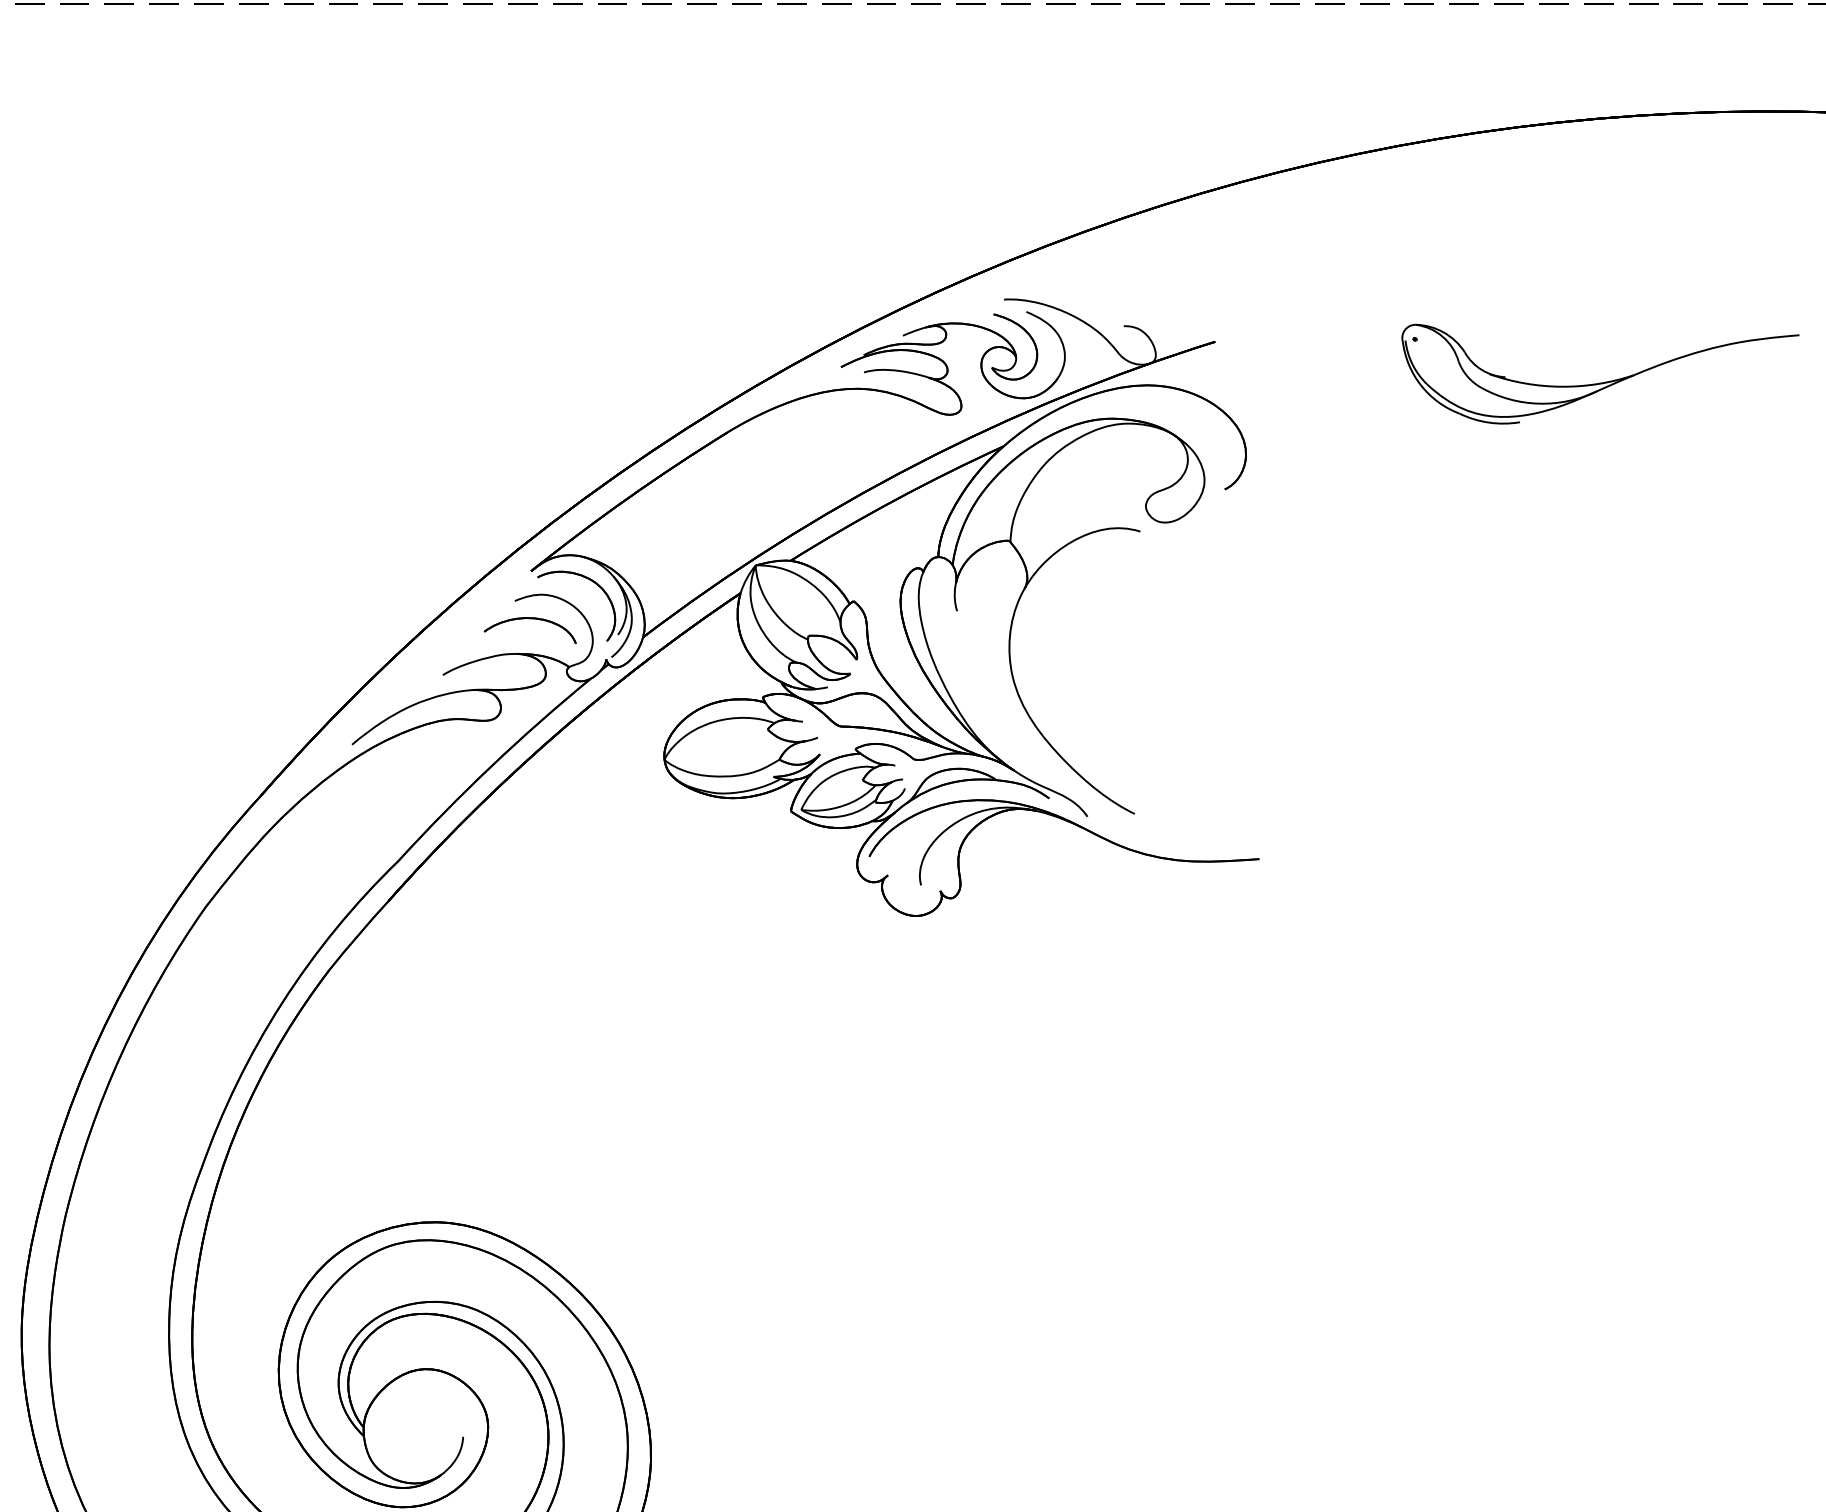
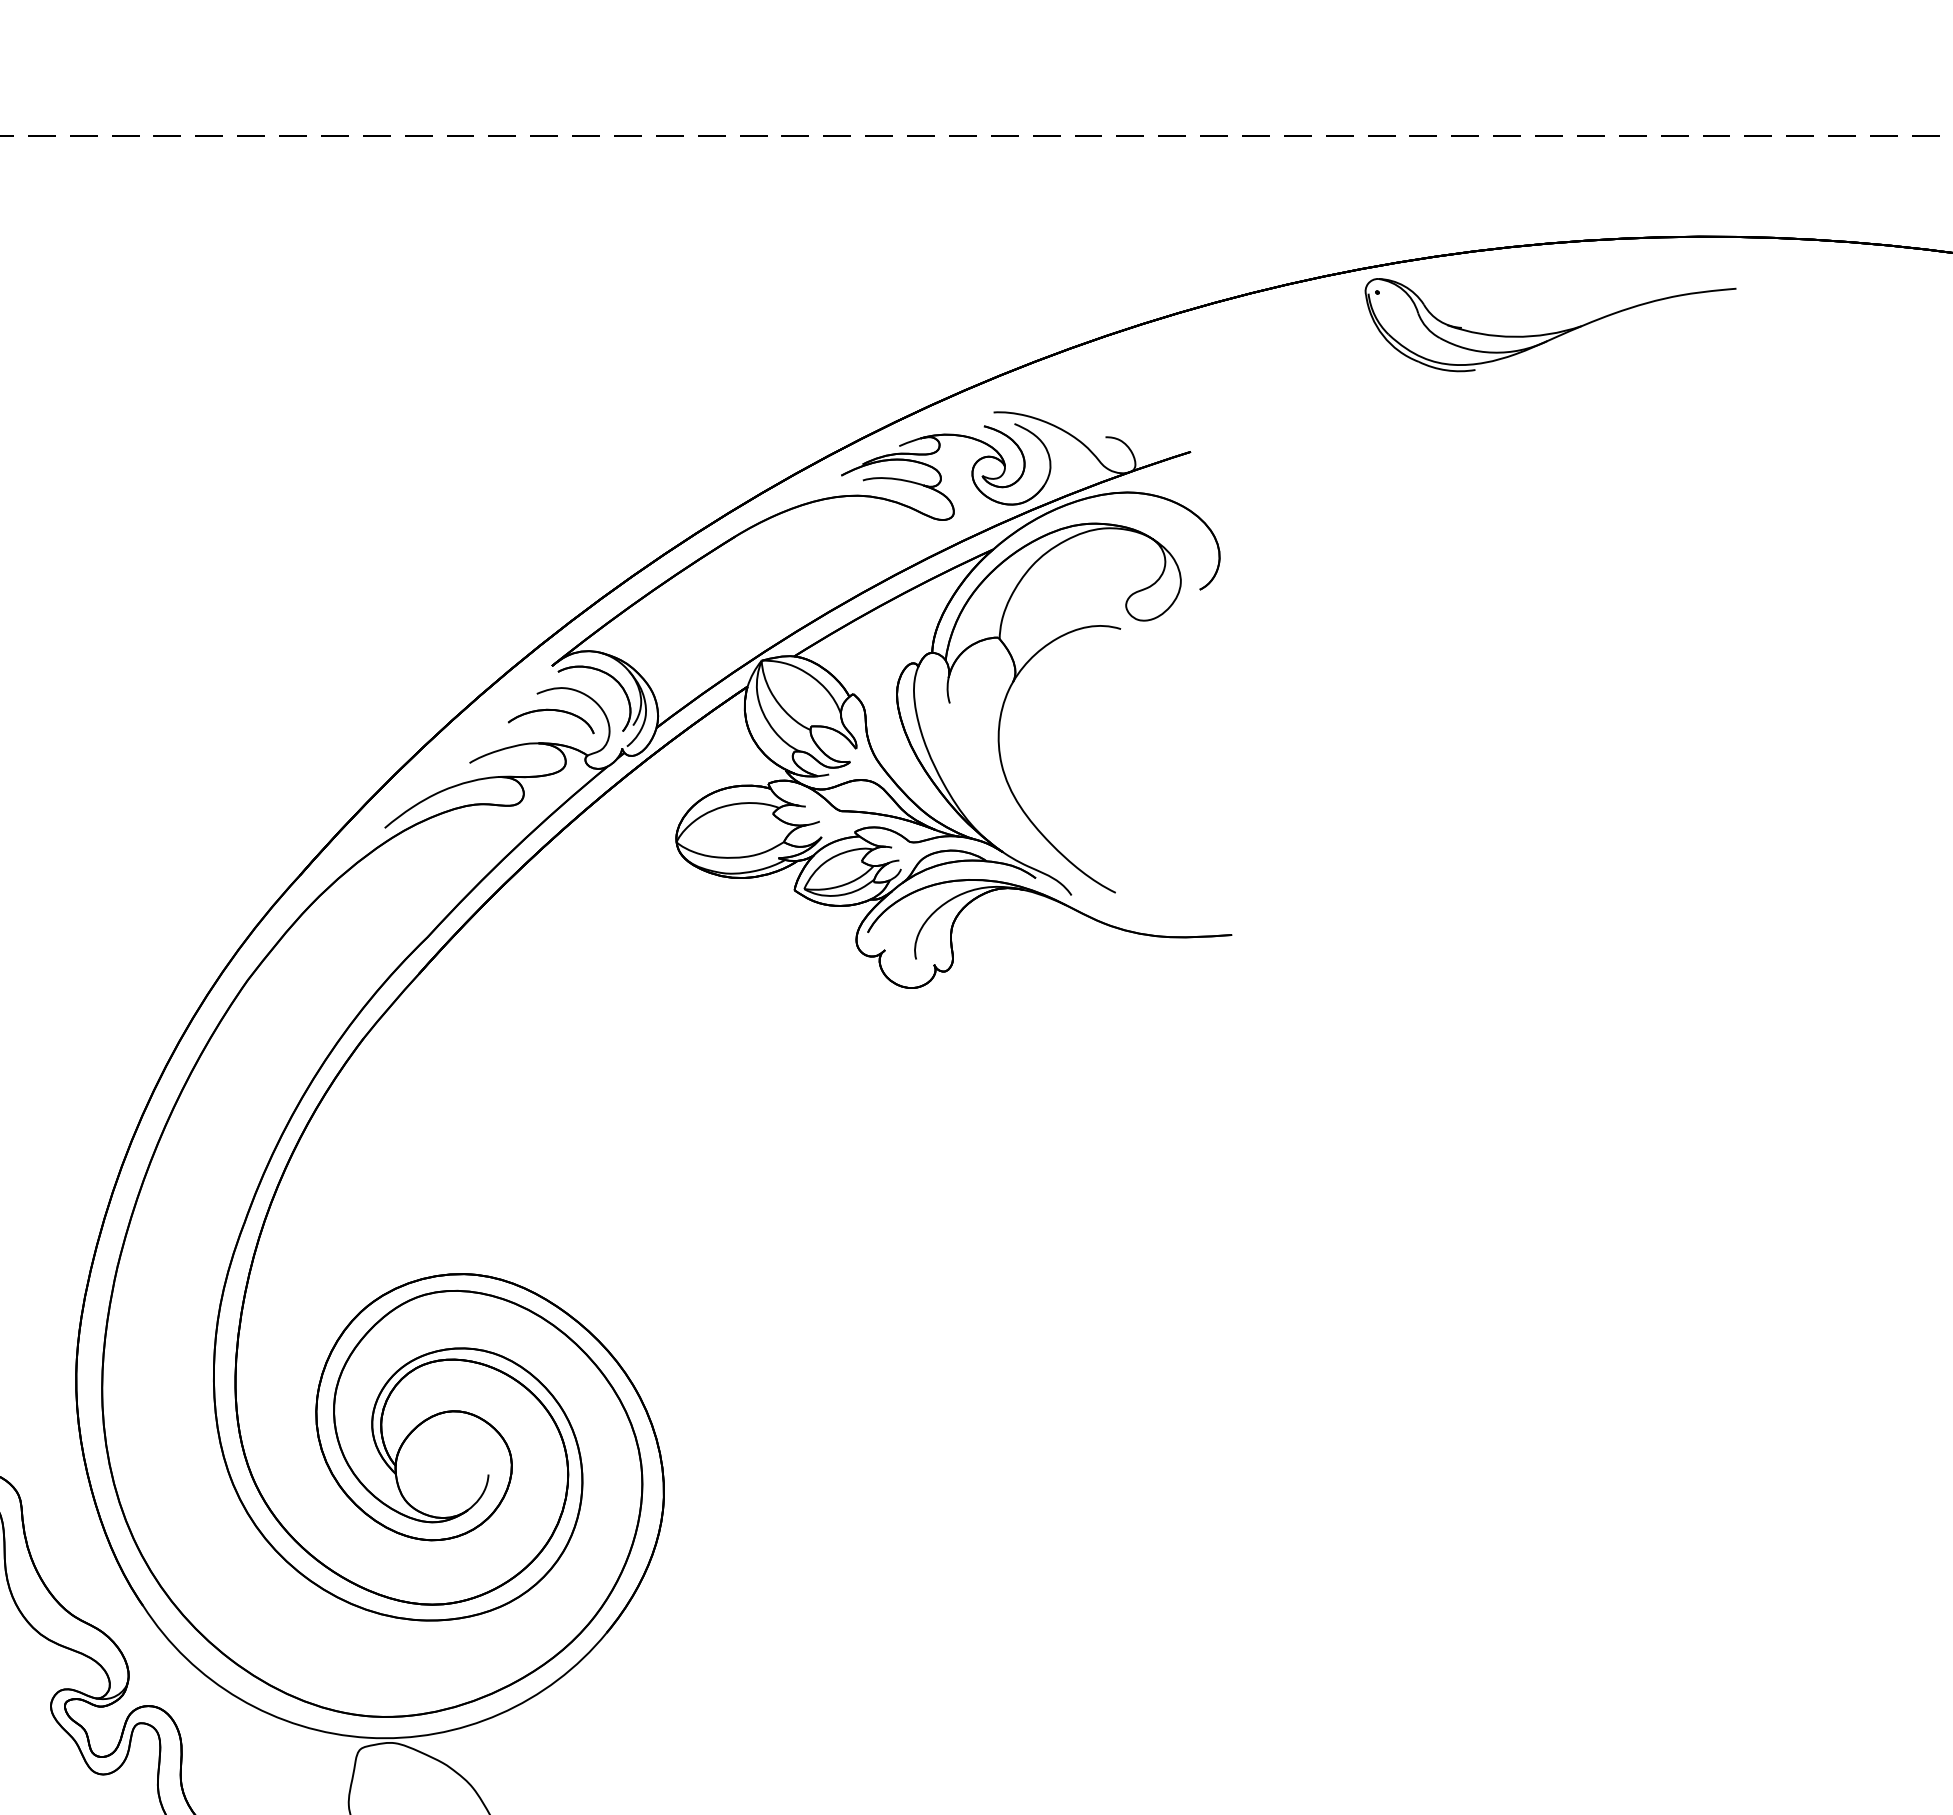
part: (1600, 382) -> (1550, 332), moved

